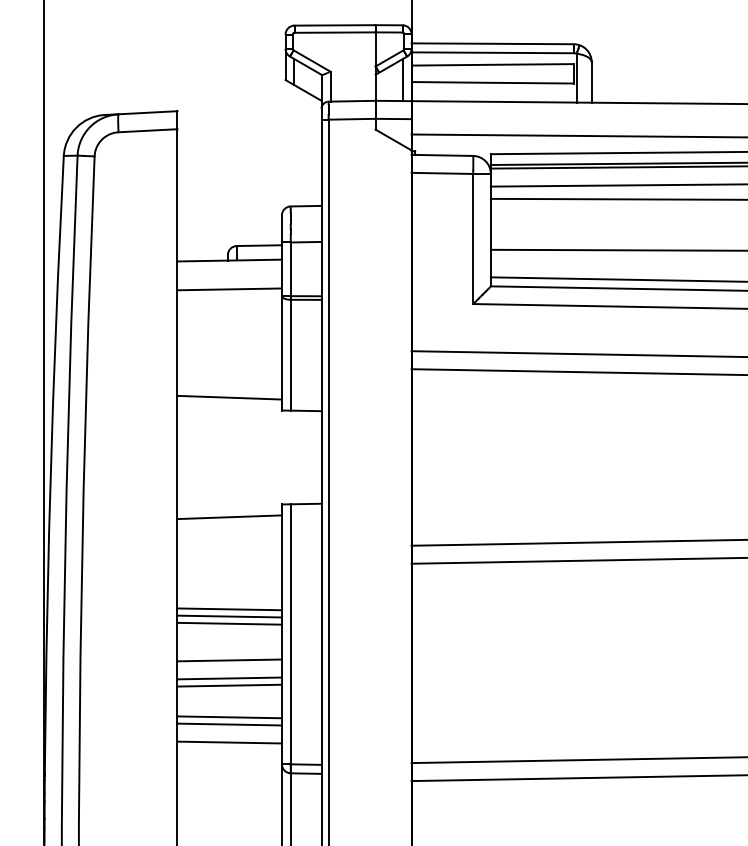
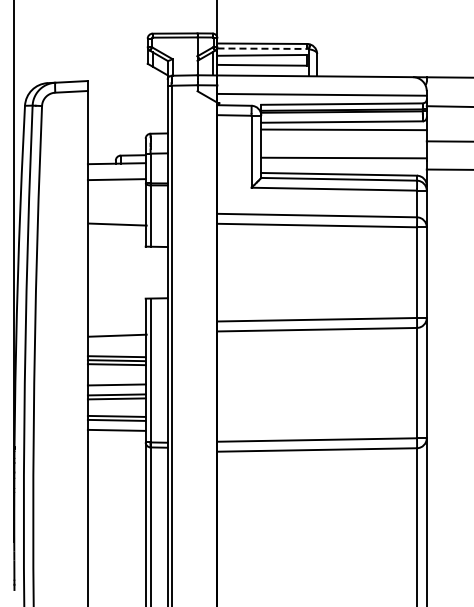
line: (493, 52) -> (262, 48), solid -> dashed
line: (229, 397) -> (117, 224), moved
line: (229, 516) -> (117, 335), moved

